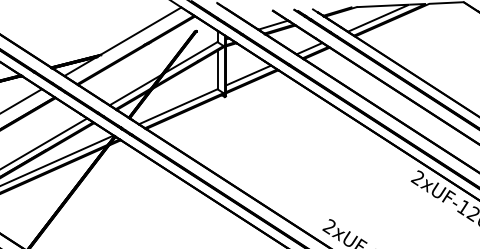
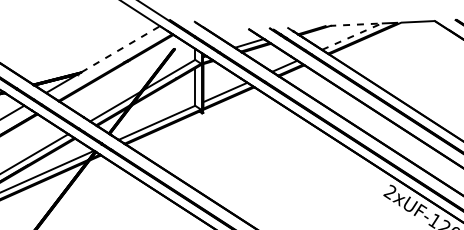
line: (402, 7) -> (375, 26), solid -> dashed
line: (141, 31) -> (121, 49), solid -> dashed

